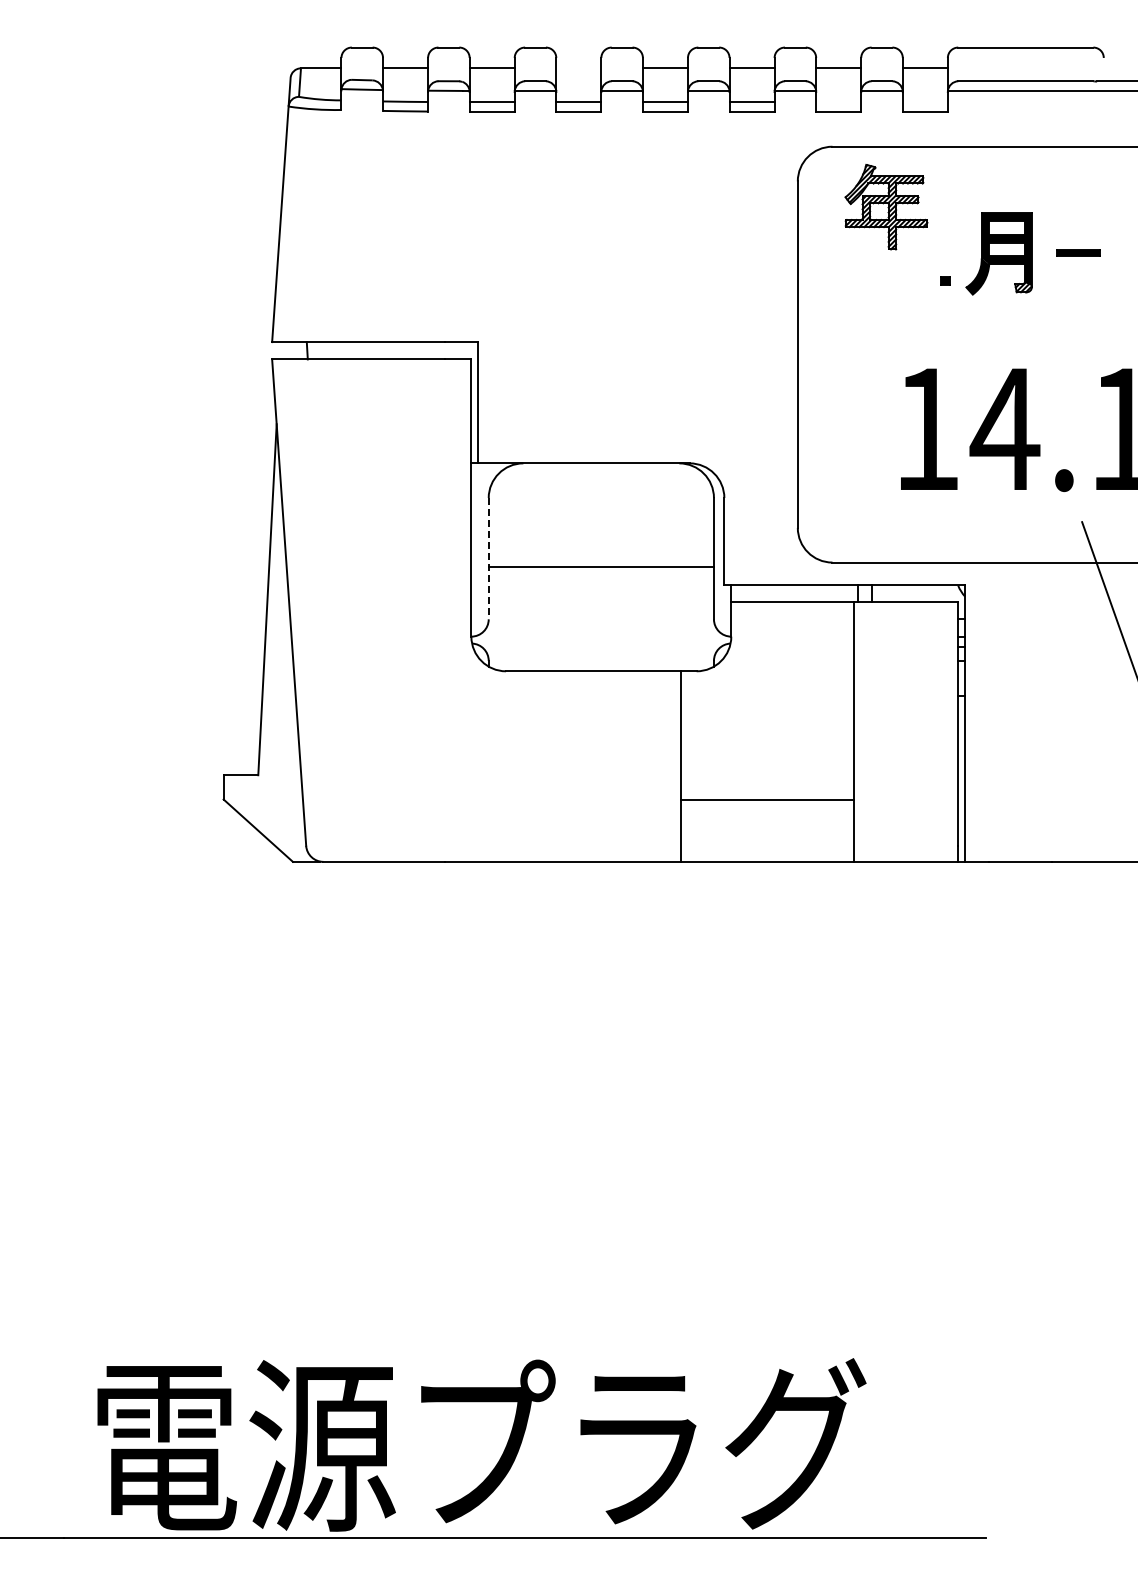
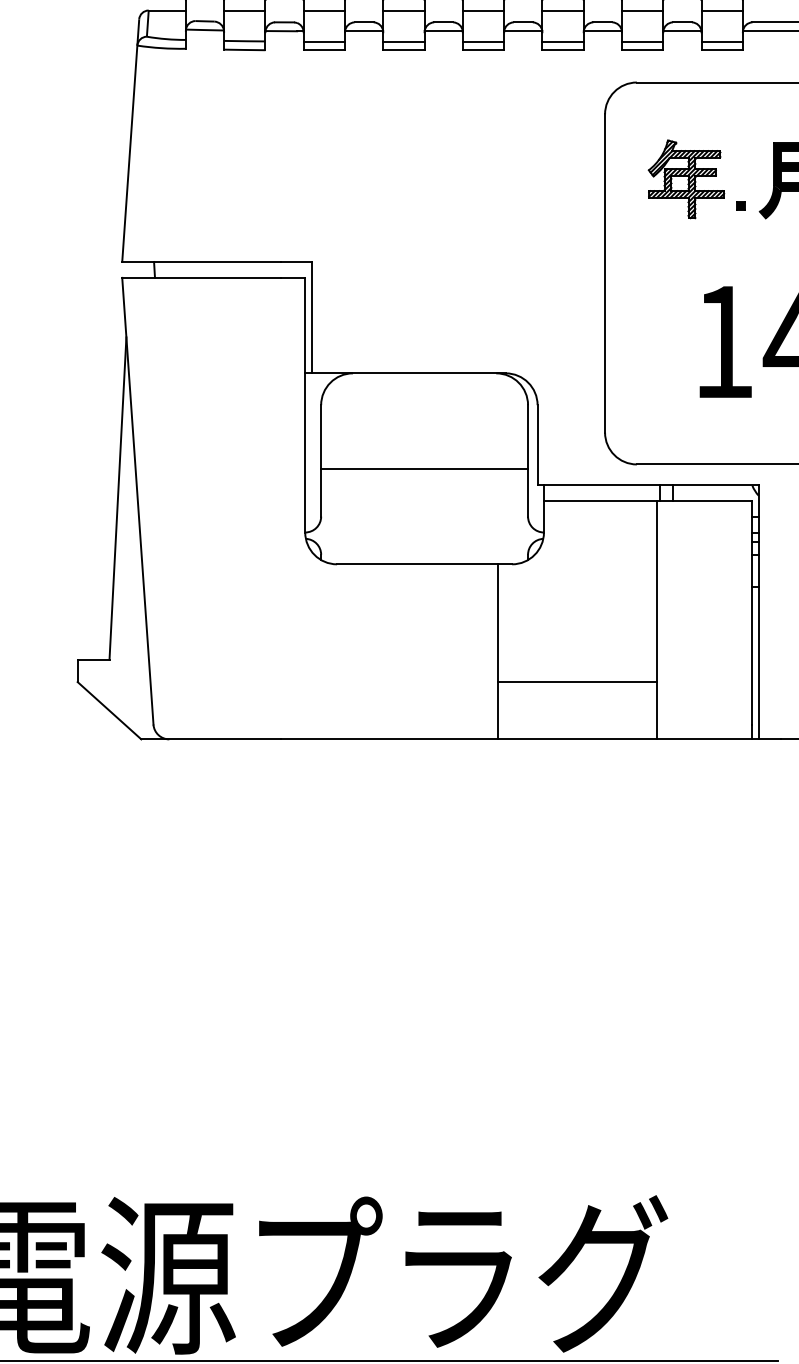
line: (578, 68) -> (403, 10), added
line: (838, 102) -> (642, 41), added
line: (924, 102) -> (721, 41), added
part: (886, 207) -> (686, 179), moved
line: (488, 558) -> (320, 460), dashed -> solid

